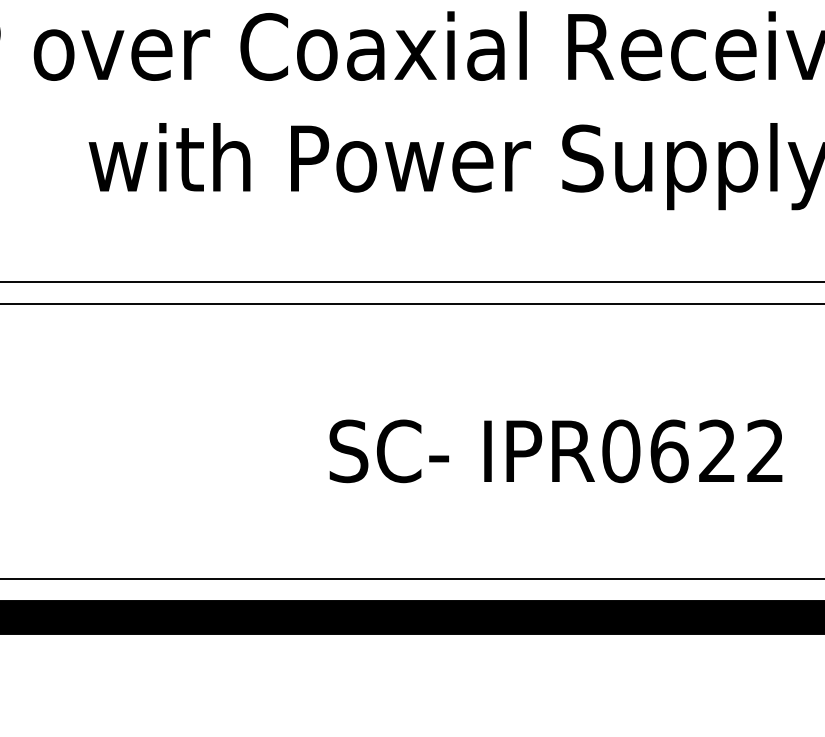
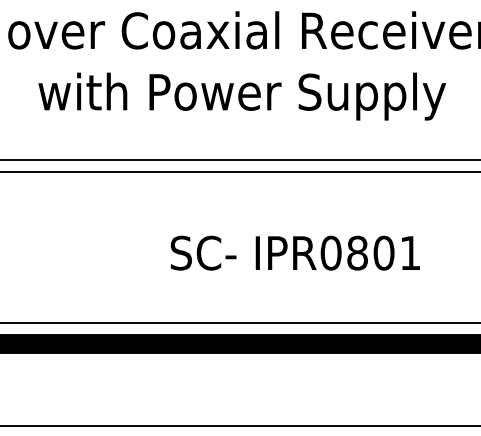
text: (716, 450) -> (383, 252), IPR0622 -> IPR0801

